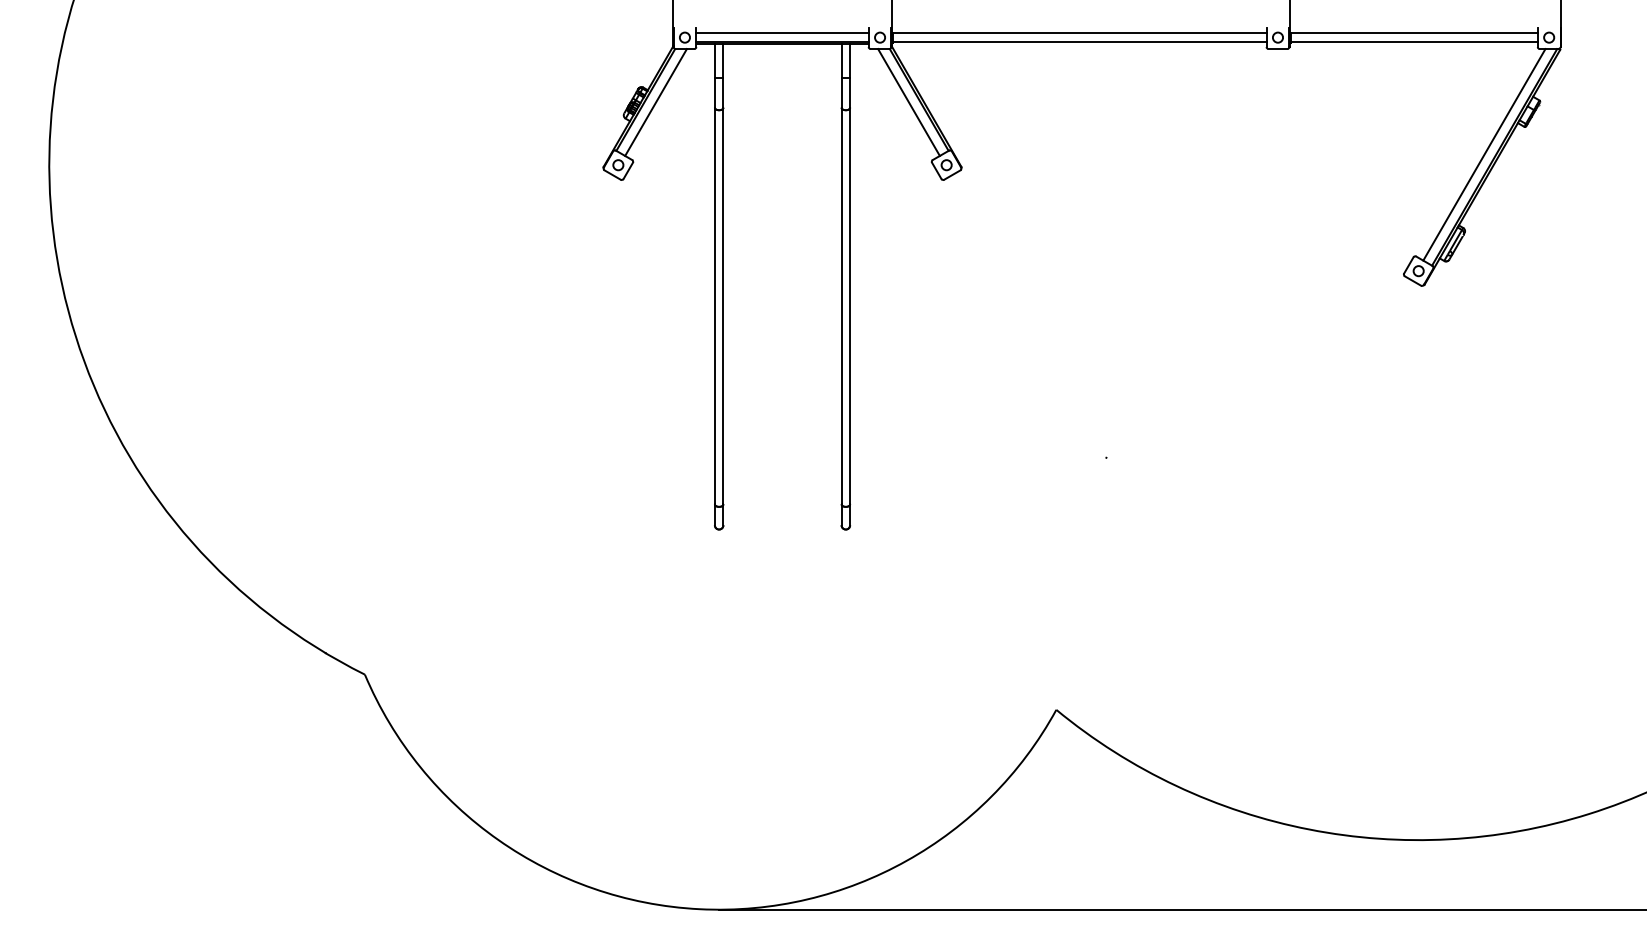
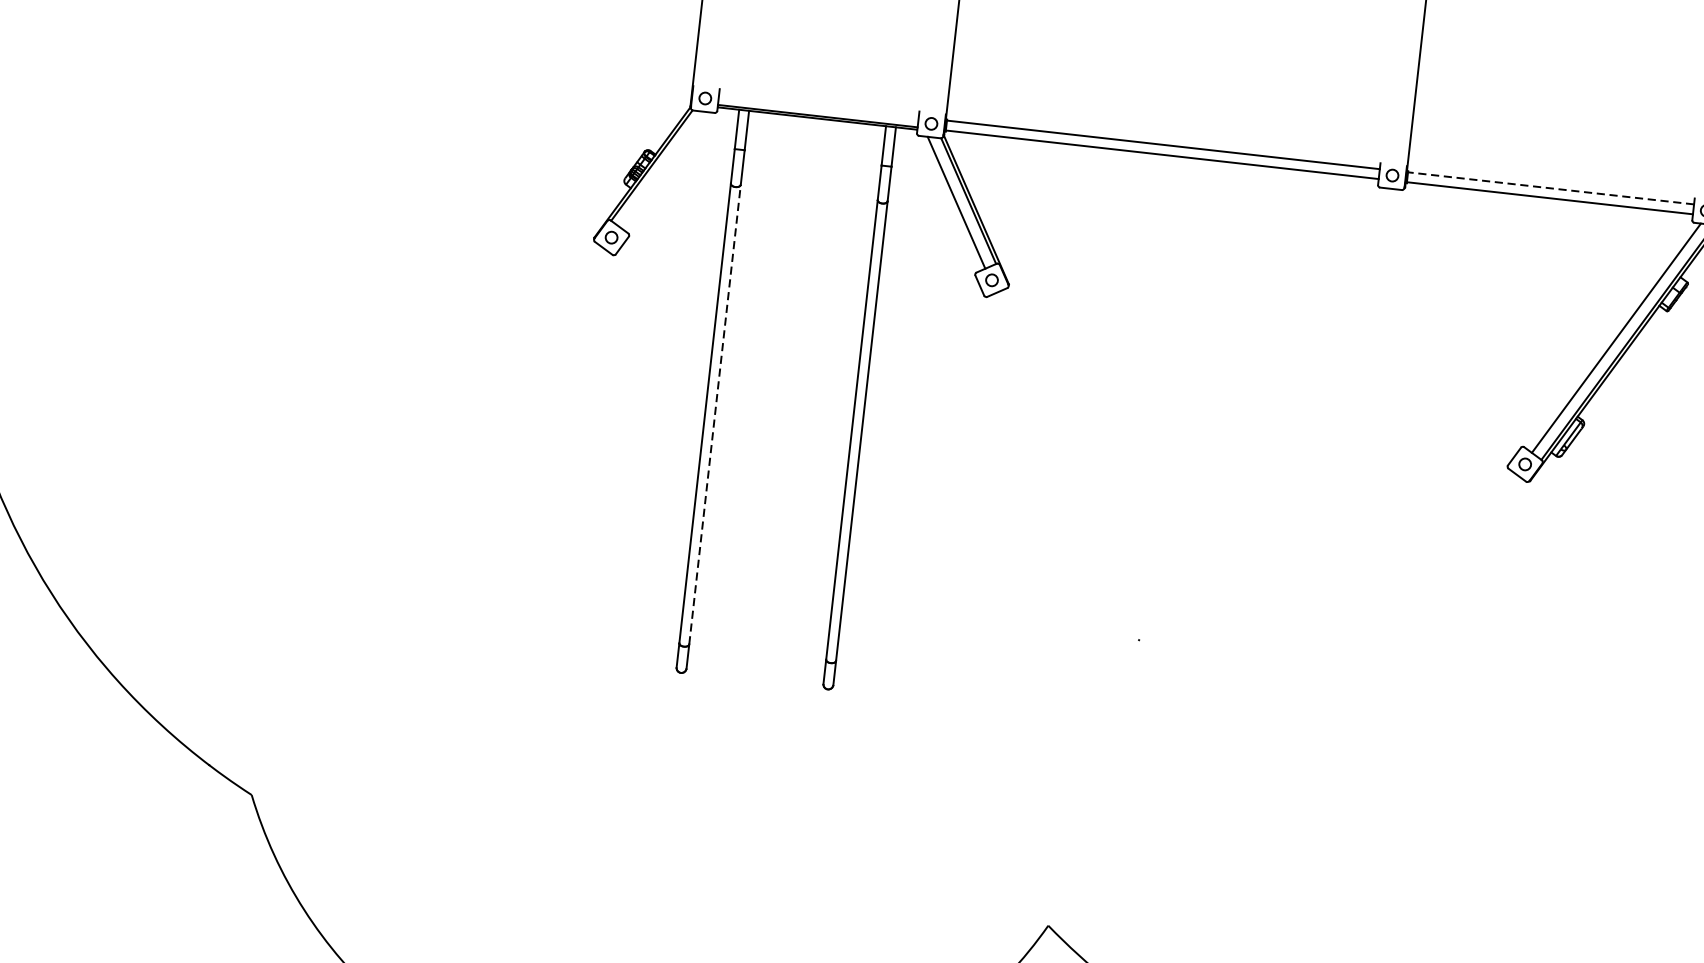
line: (782, 33) -> (818, 106), removed
line: (1413, 33) -> (1550, 188), solid -> dashed
line: (655, 102) -> (662, 169), removed
line: (723, 305) -> (715, 413), solid -> dashed

